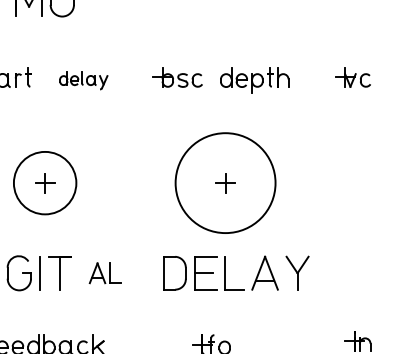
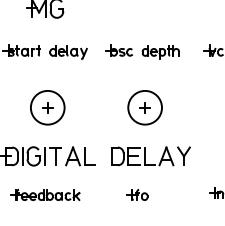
part: (83, 80) -> (68, 52), size x1.43
circle: (224, 182) -> (144, 107), size x0.62
part: (105, 273) -> (80, 156), size x1.67

